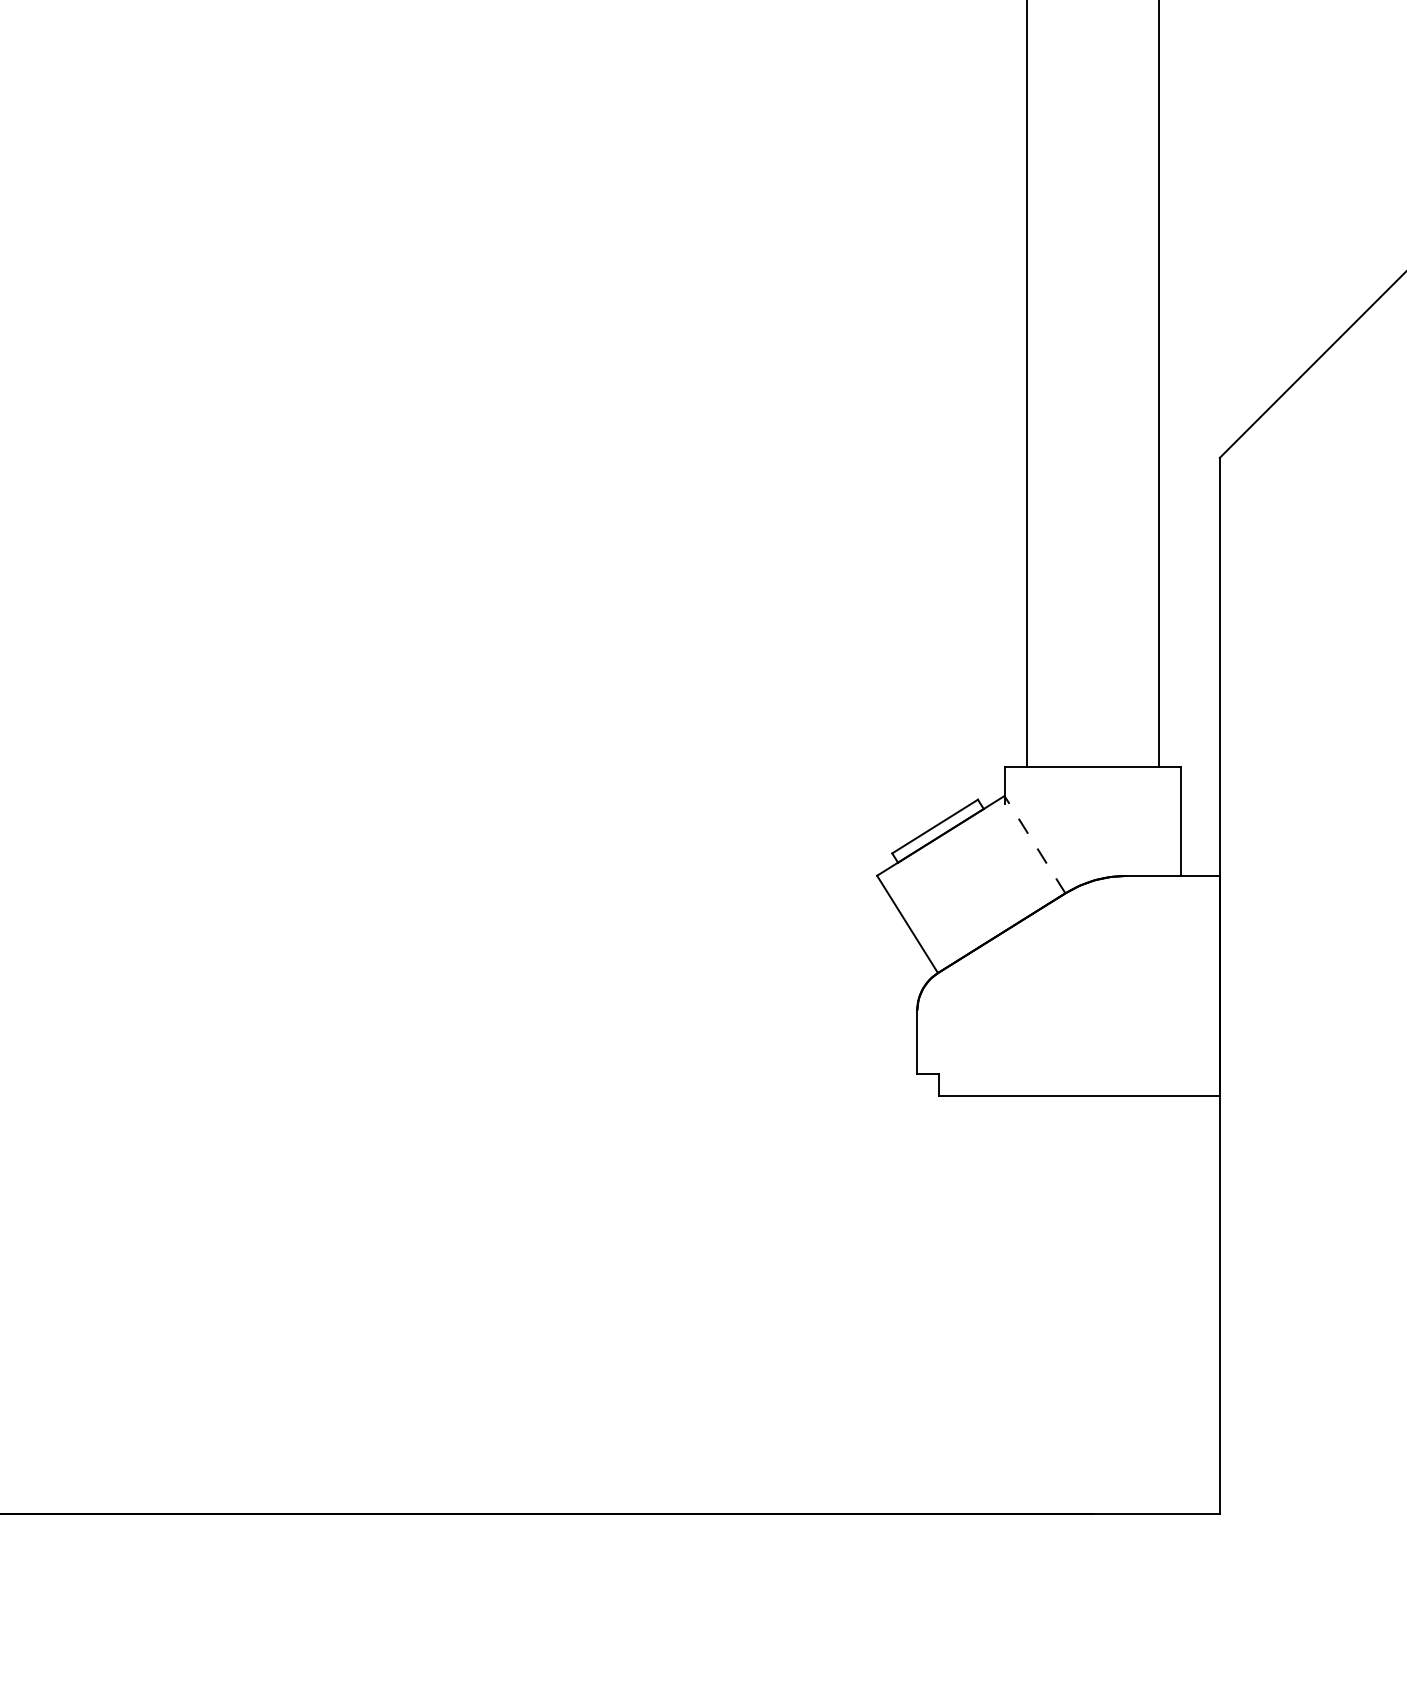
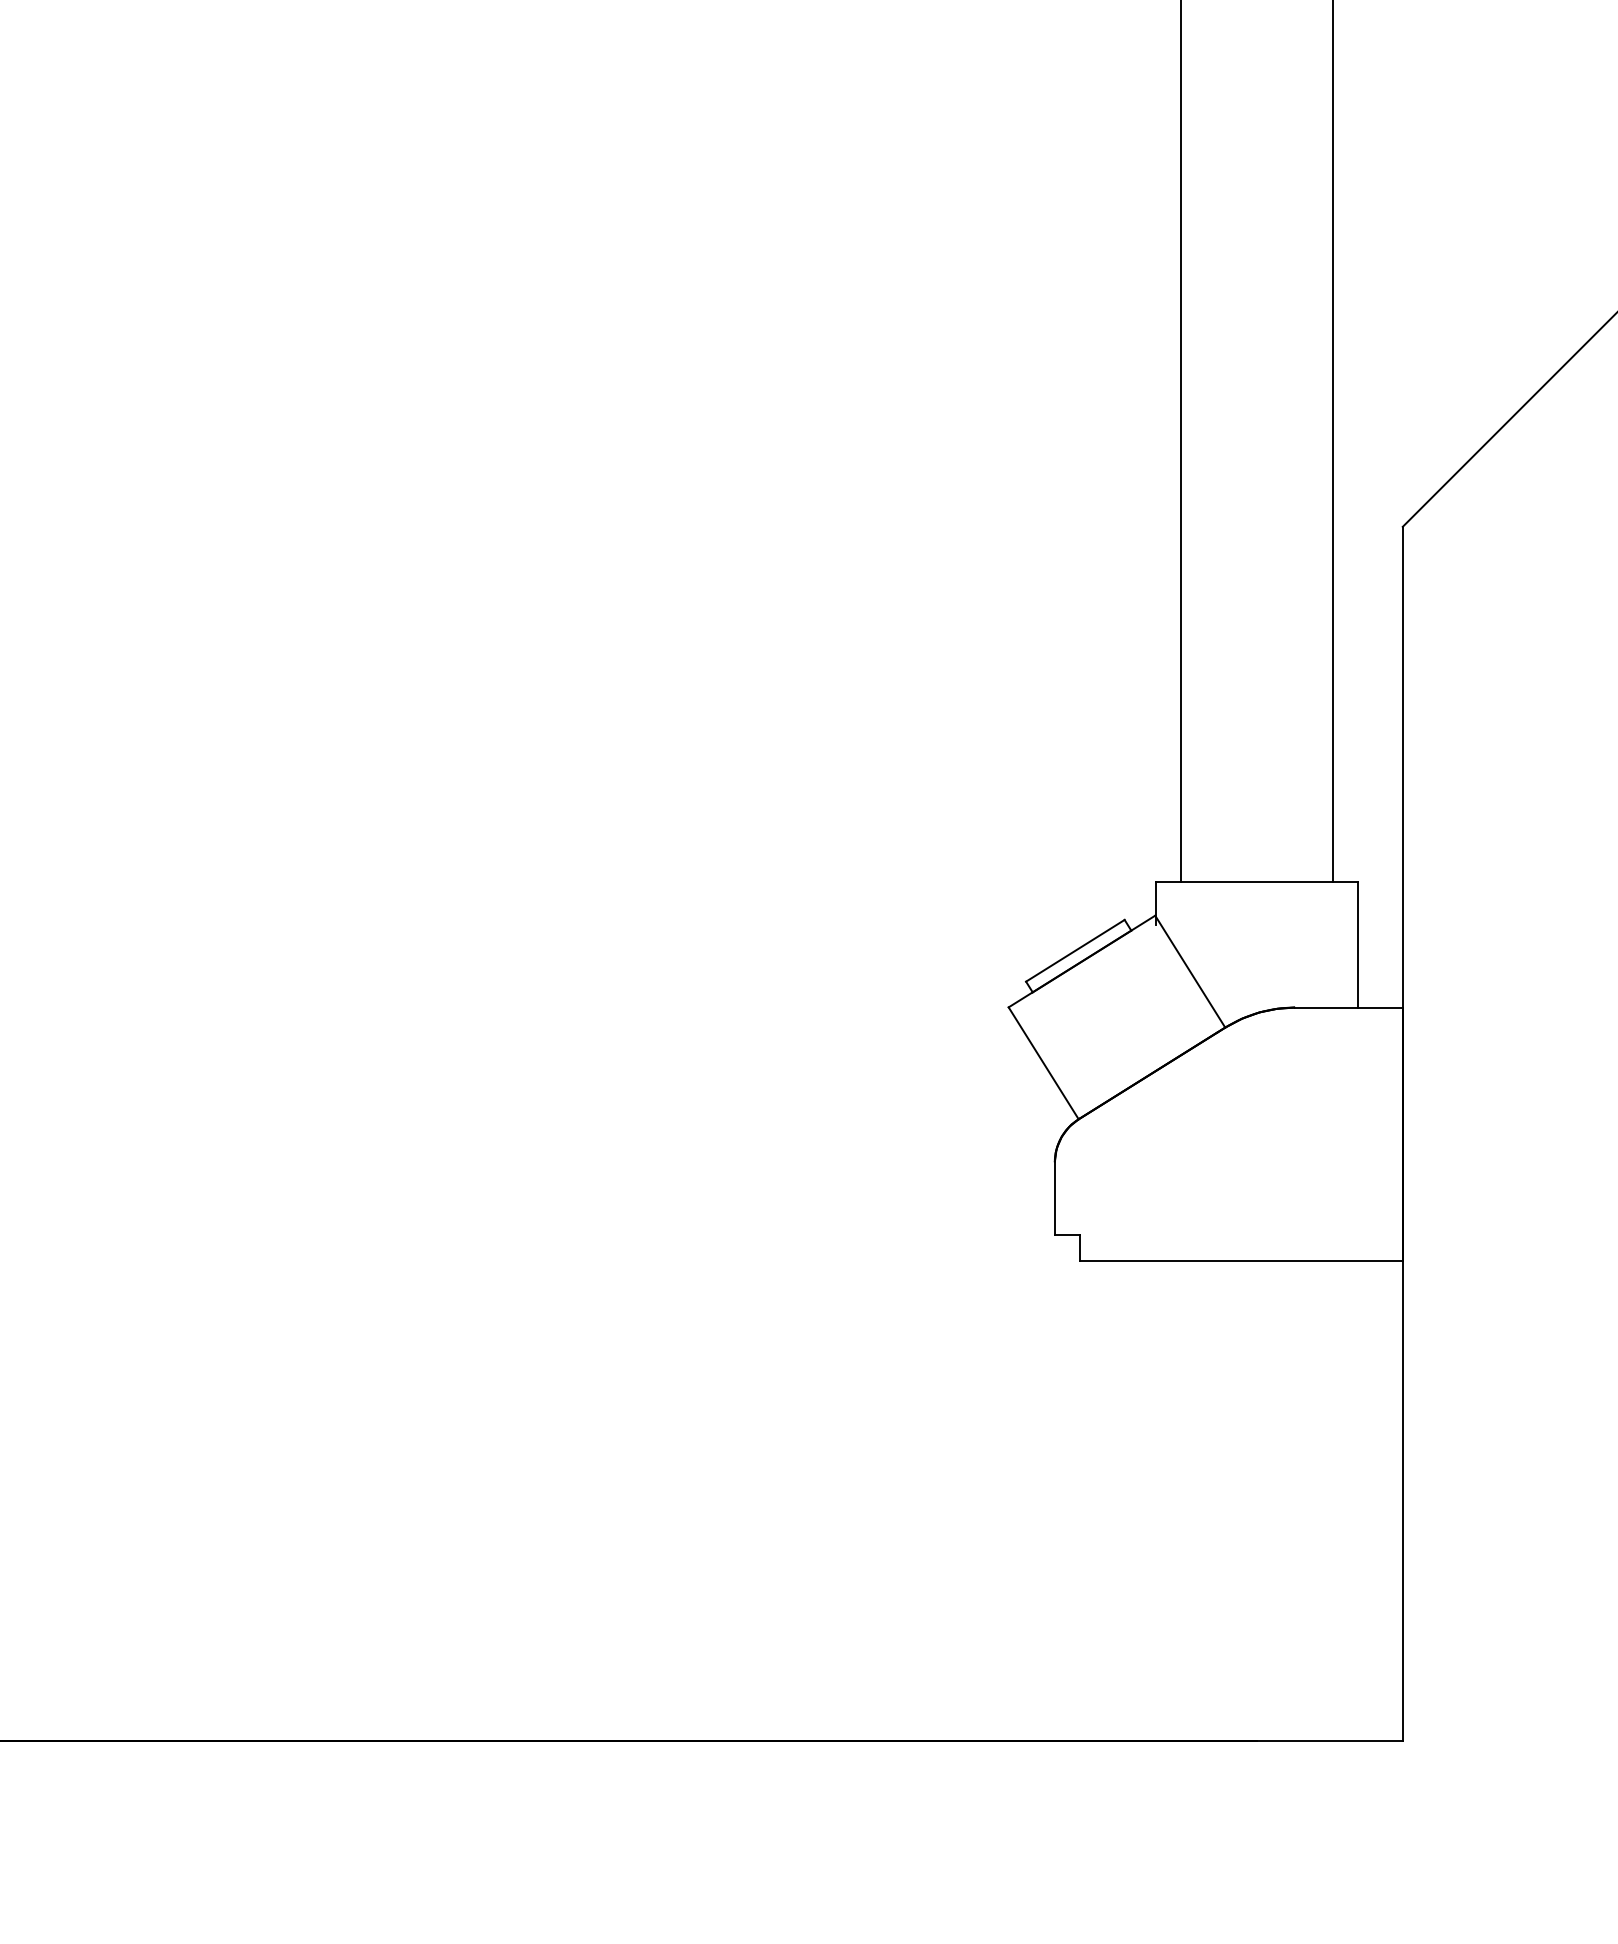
line: (1034, 844) -> (1189, 971), dashed -> solid

